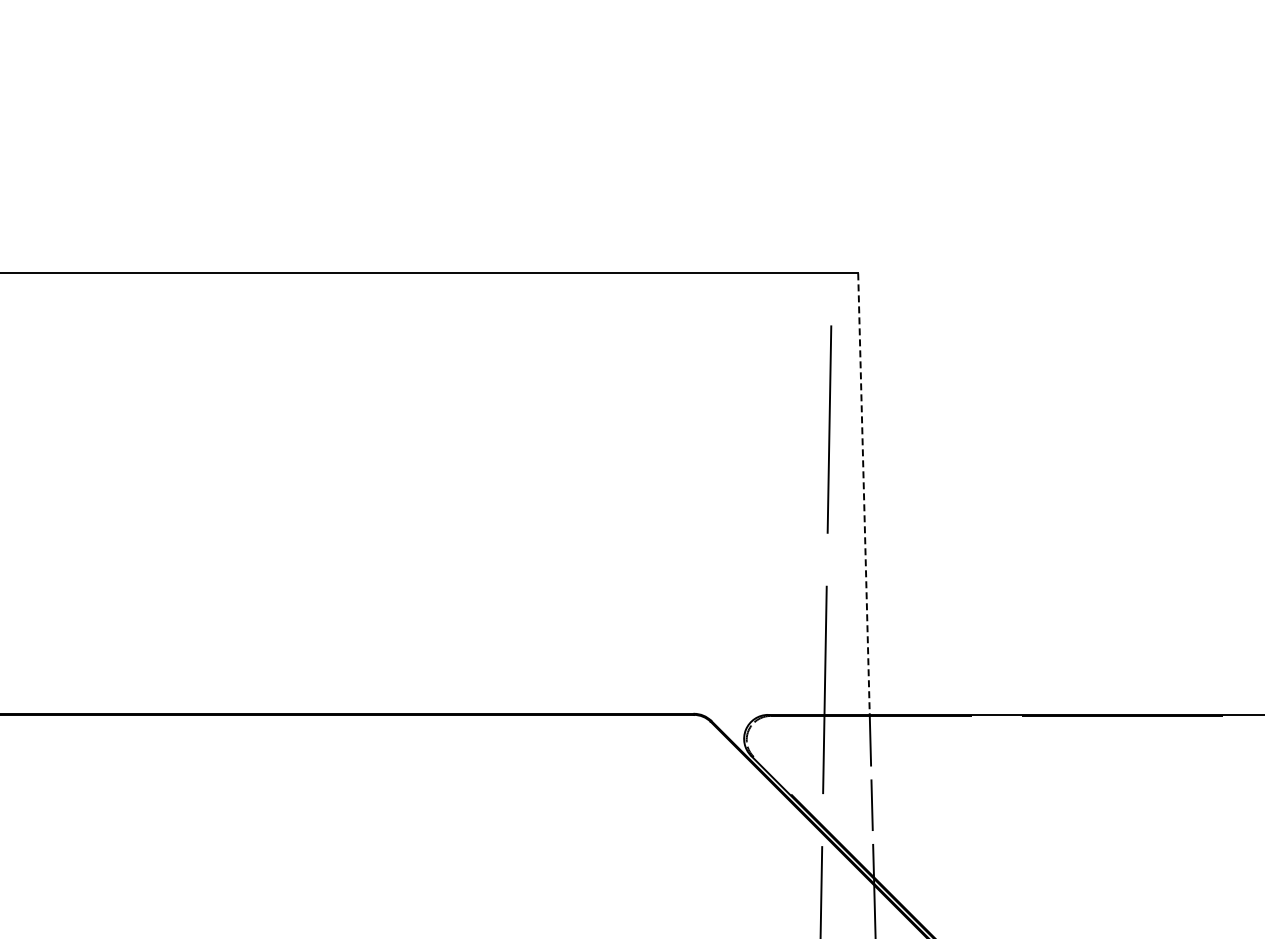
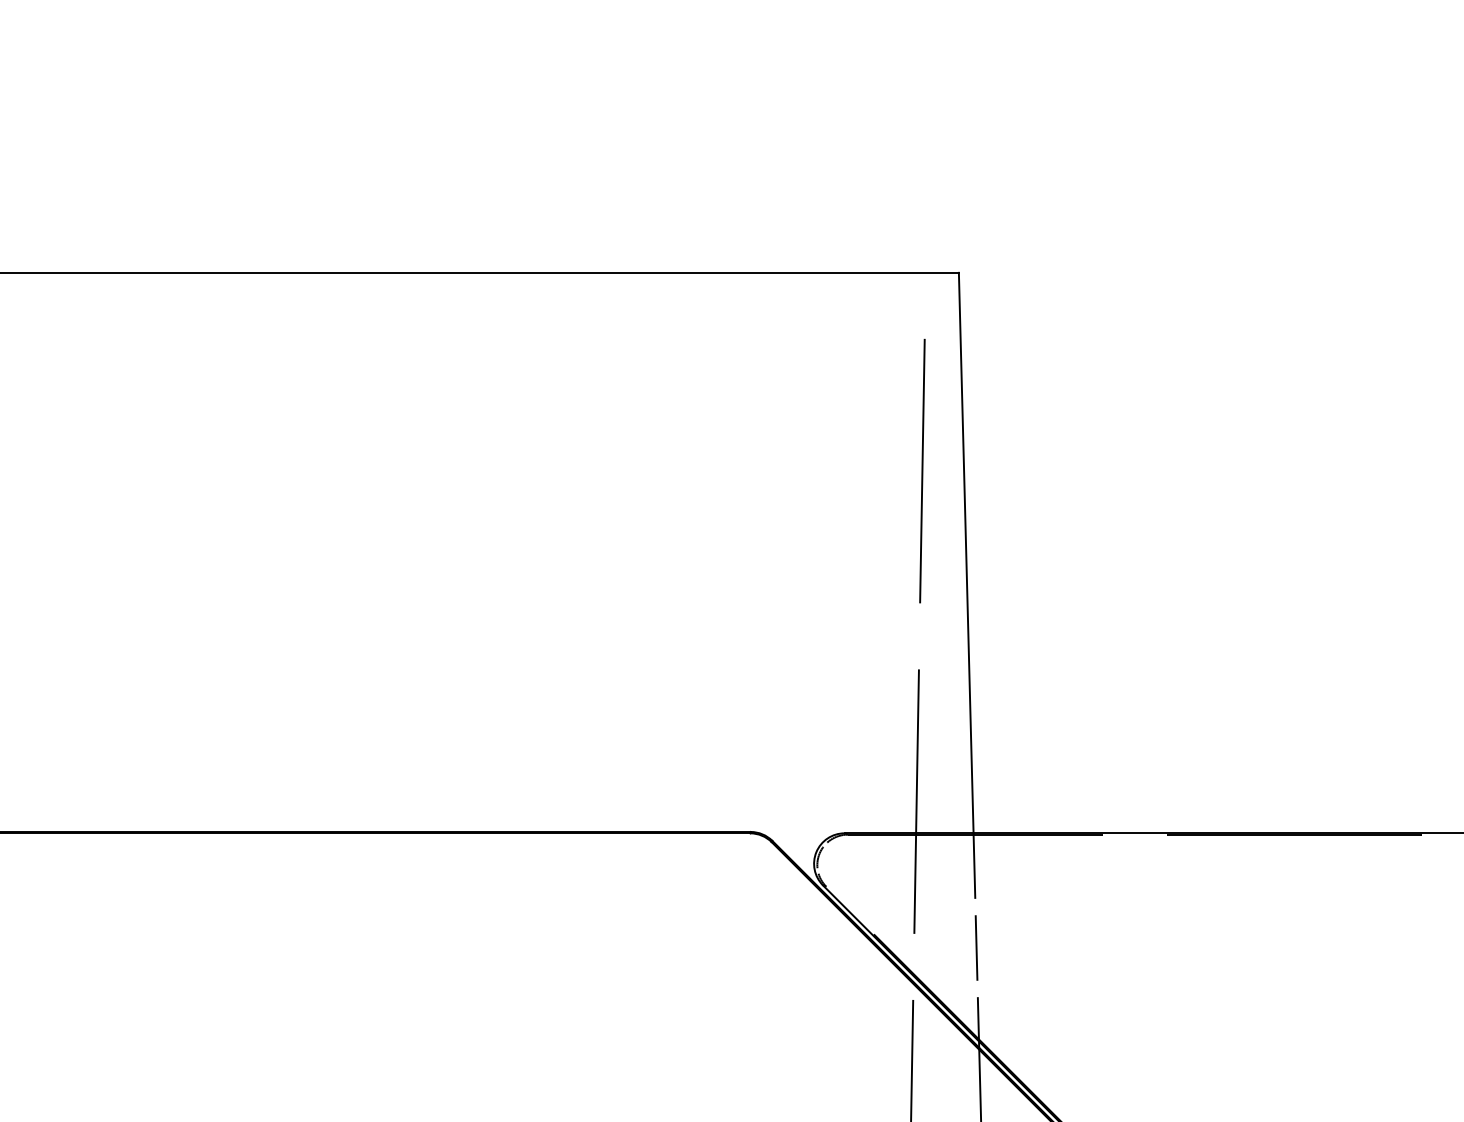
line: (863, 494) -> (965, 553), dashed -> solid

